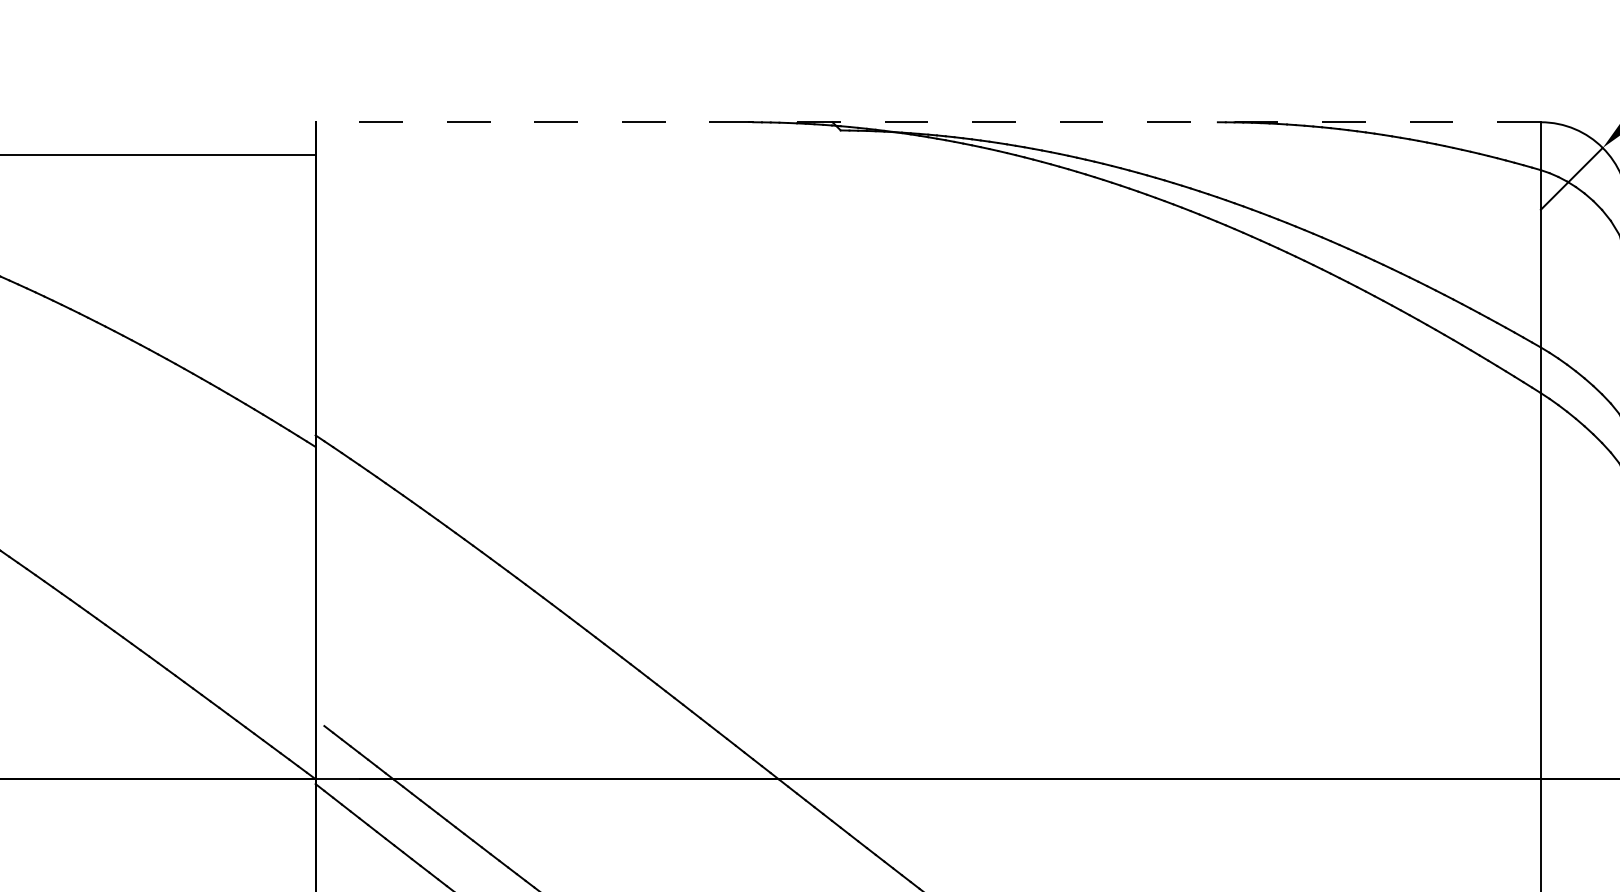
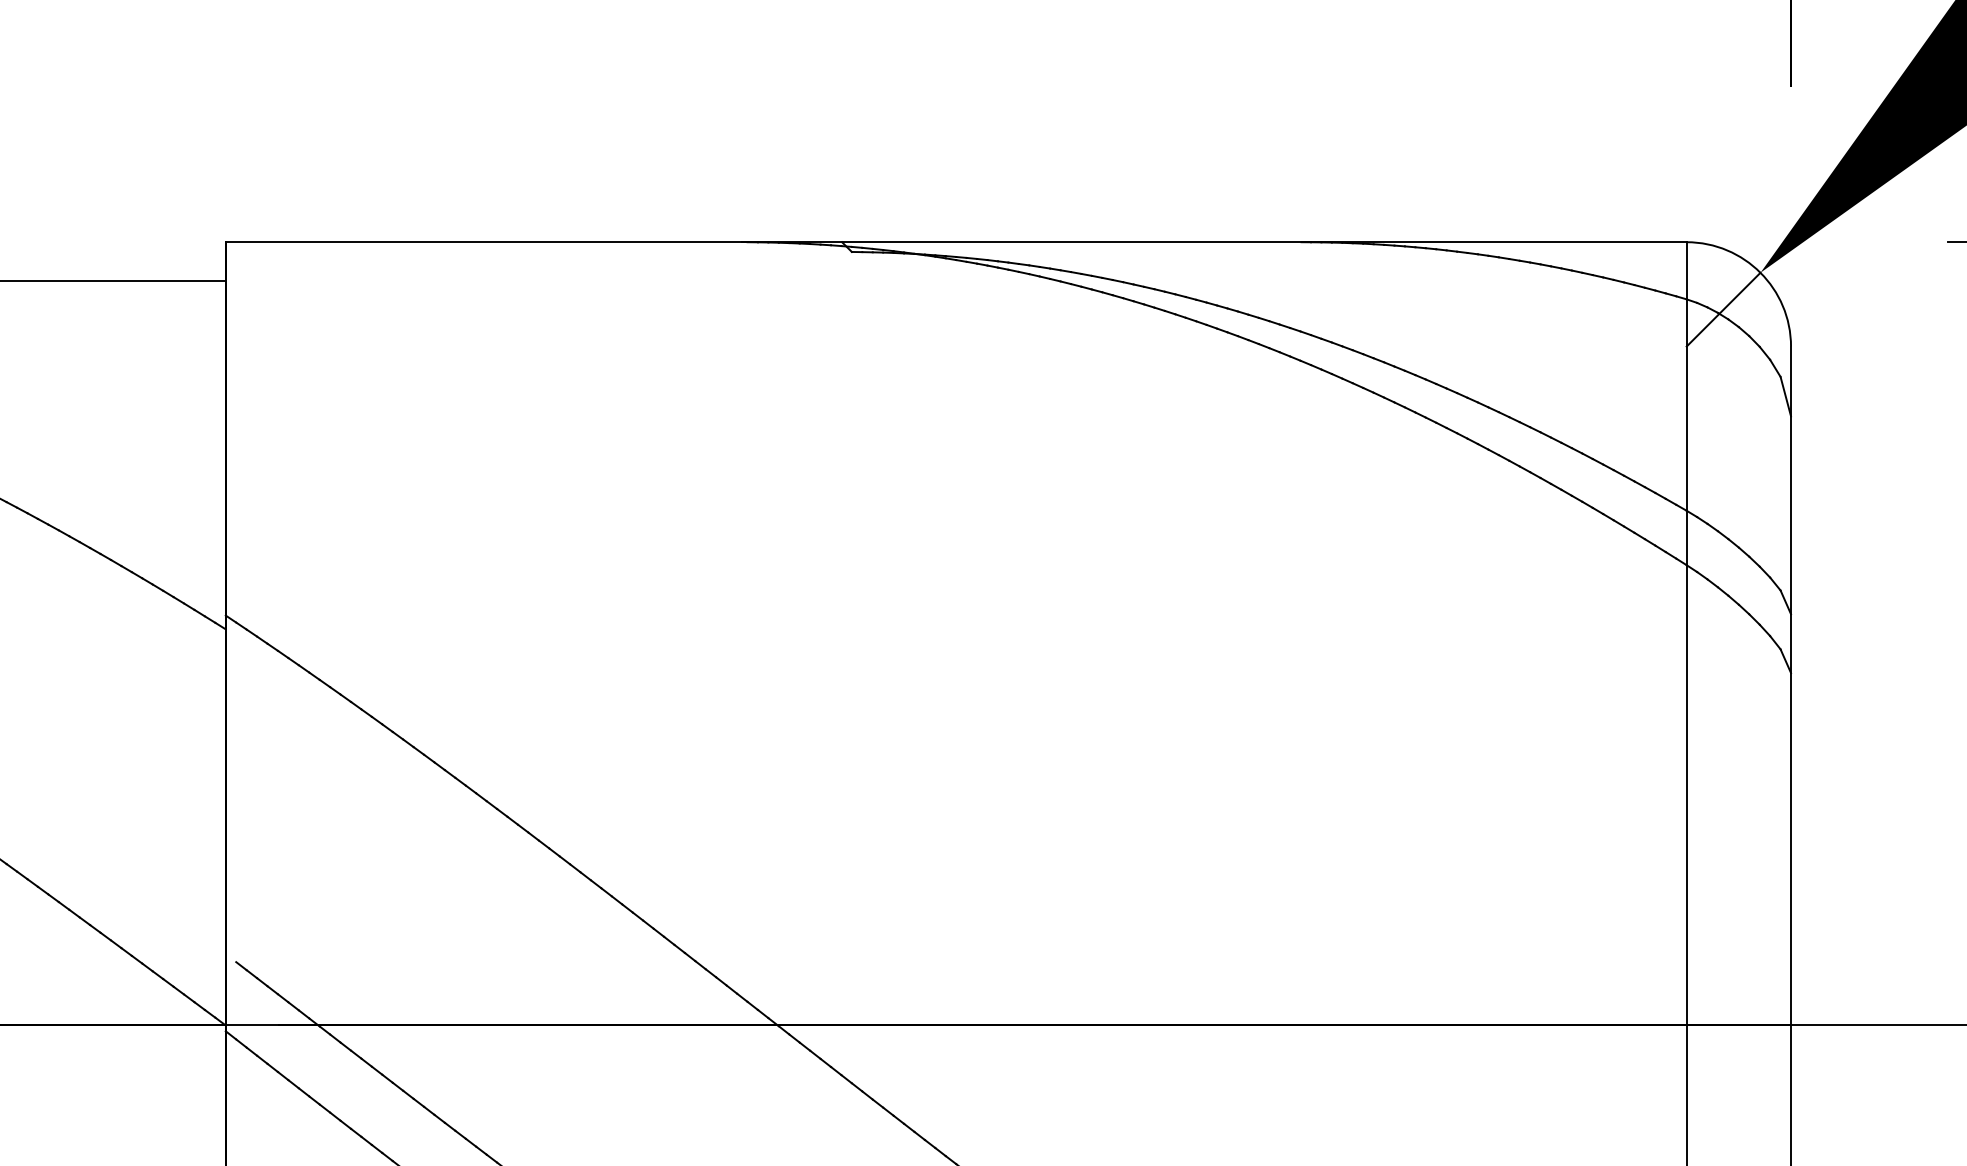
line: (927, 122) -> (955, 242), dashed -> solid

